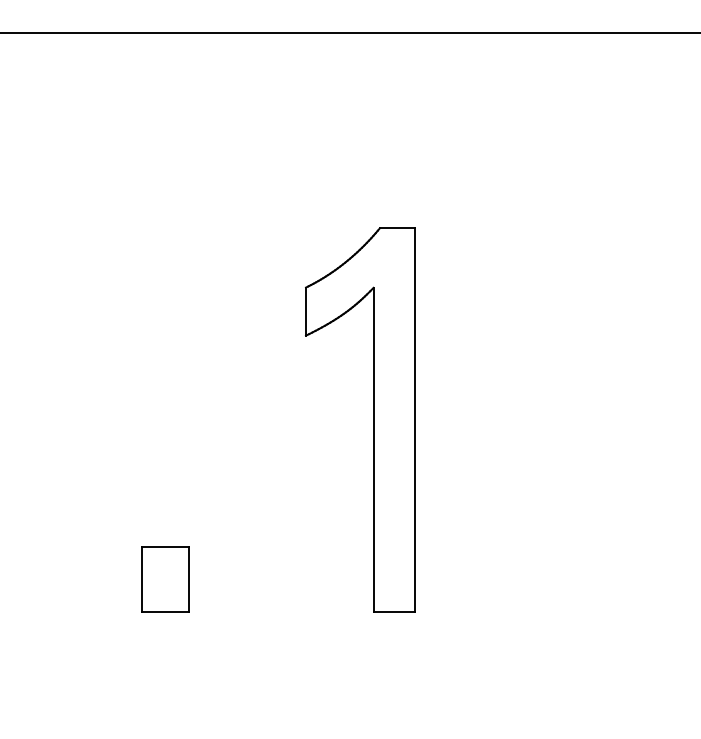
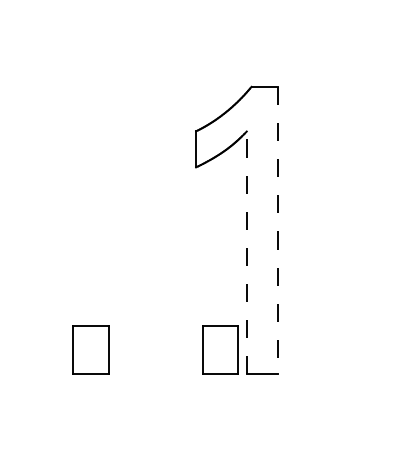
line: (414, 420) -> (277, 231), solid -> dashed
line: (373, 449) -> (246, 252), solid -> dashed
part: (338, 579) -> (220, 350), added

